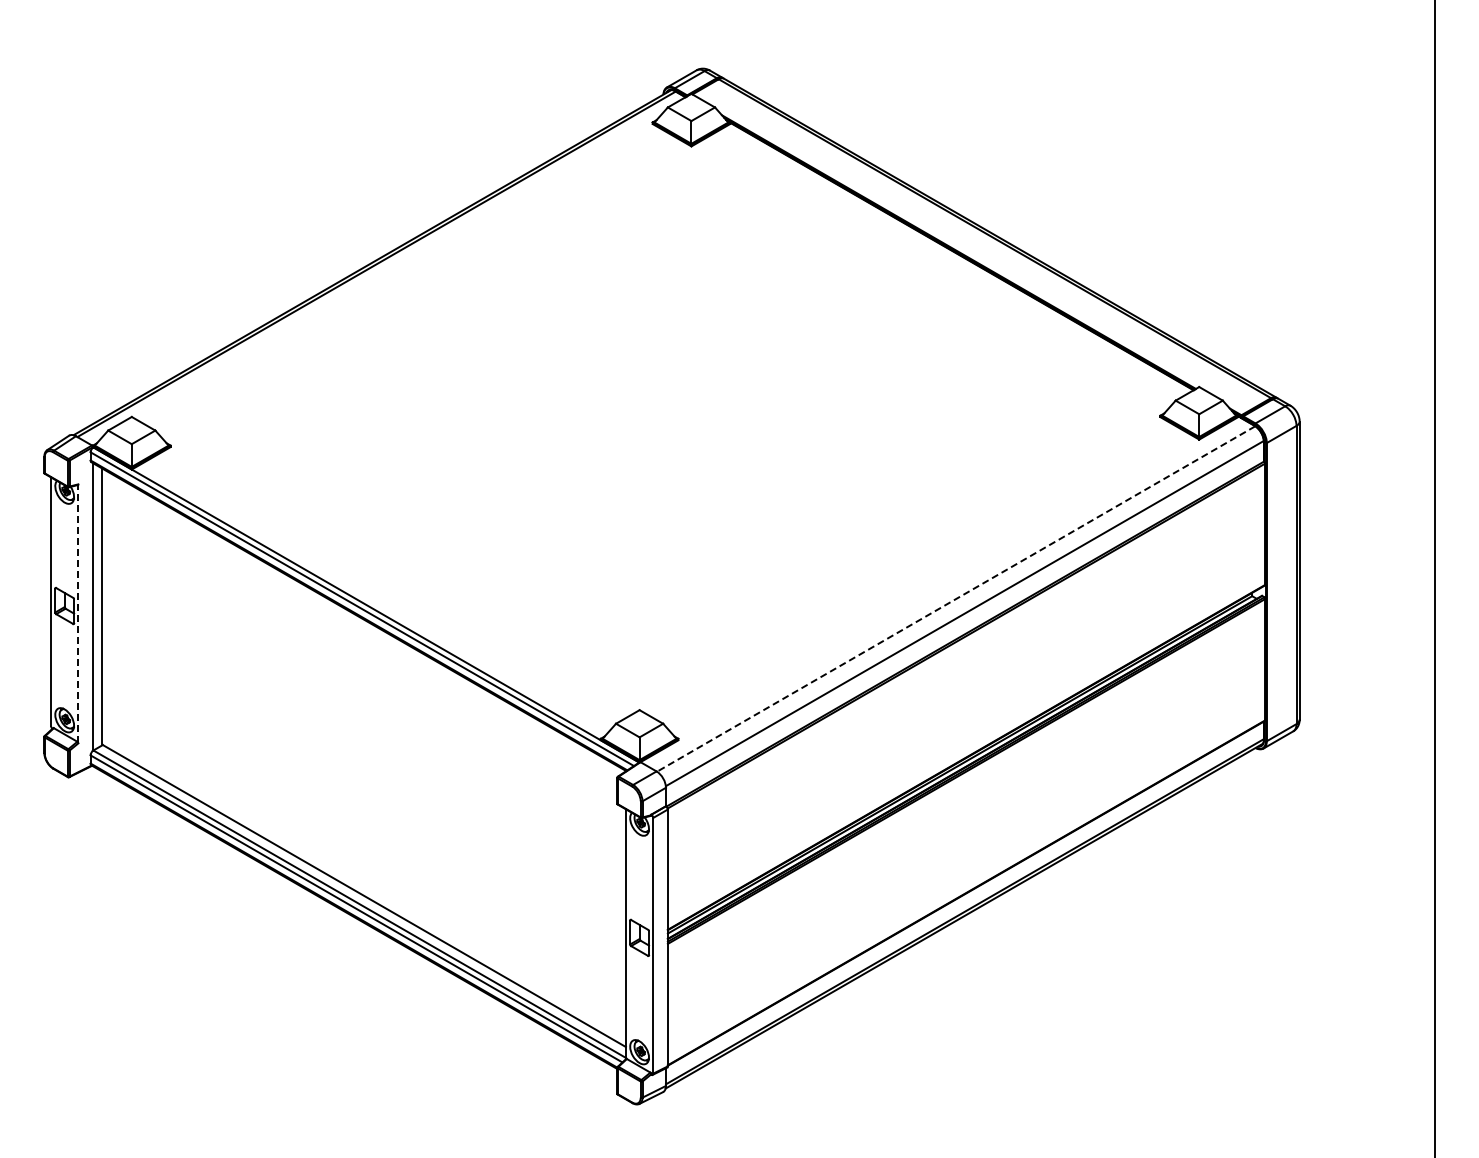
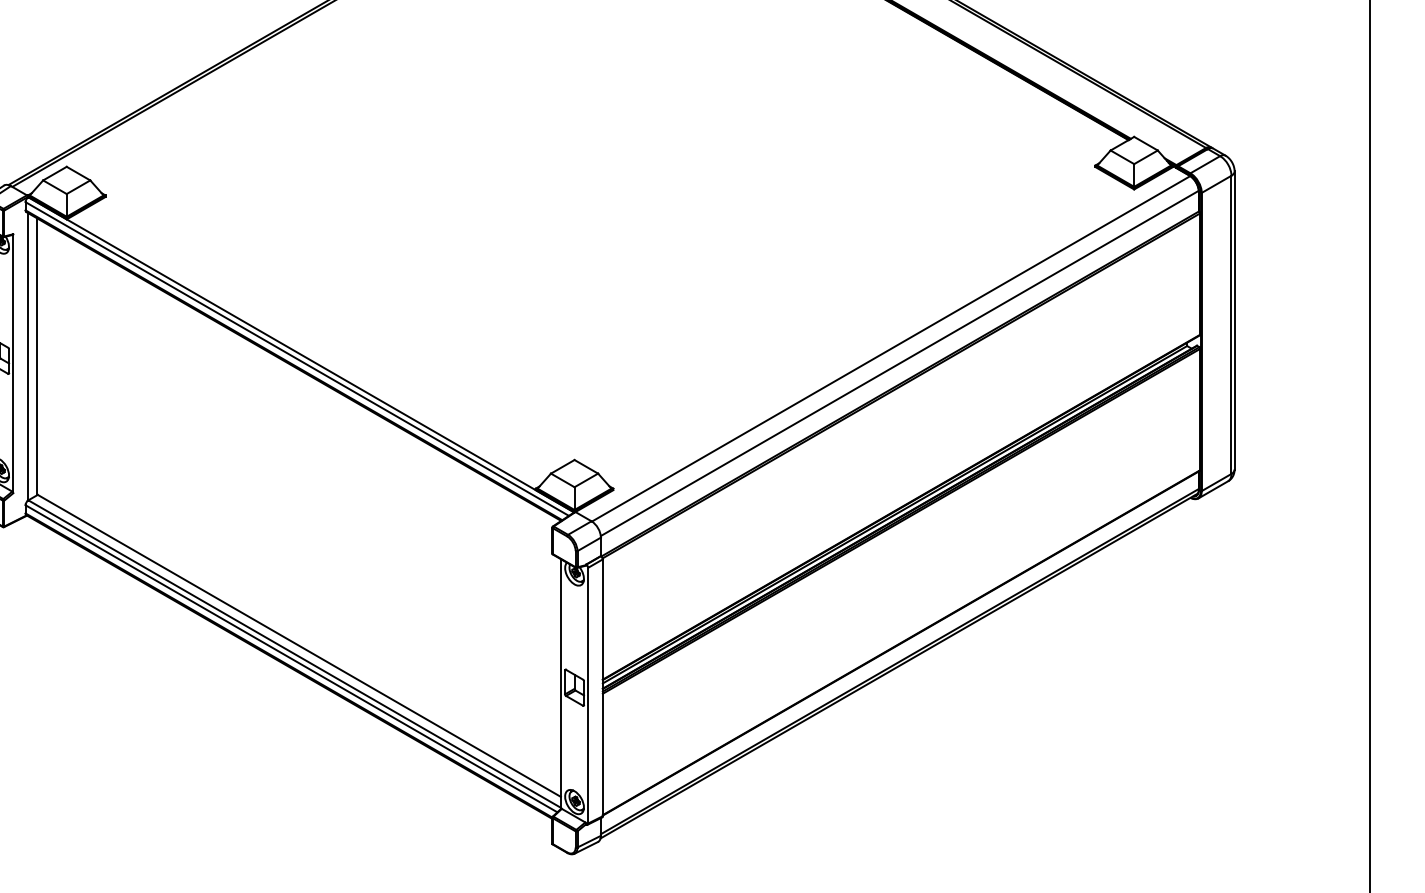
line: (955, 599) -> (890, 349), dashed -> solid
line: (78, 613) -> (13, 363), dashed -> solid

